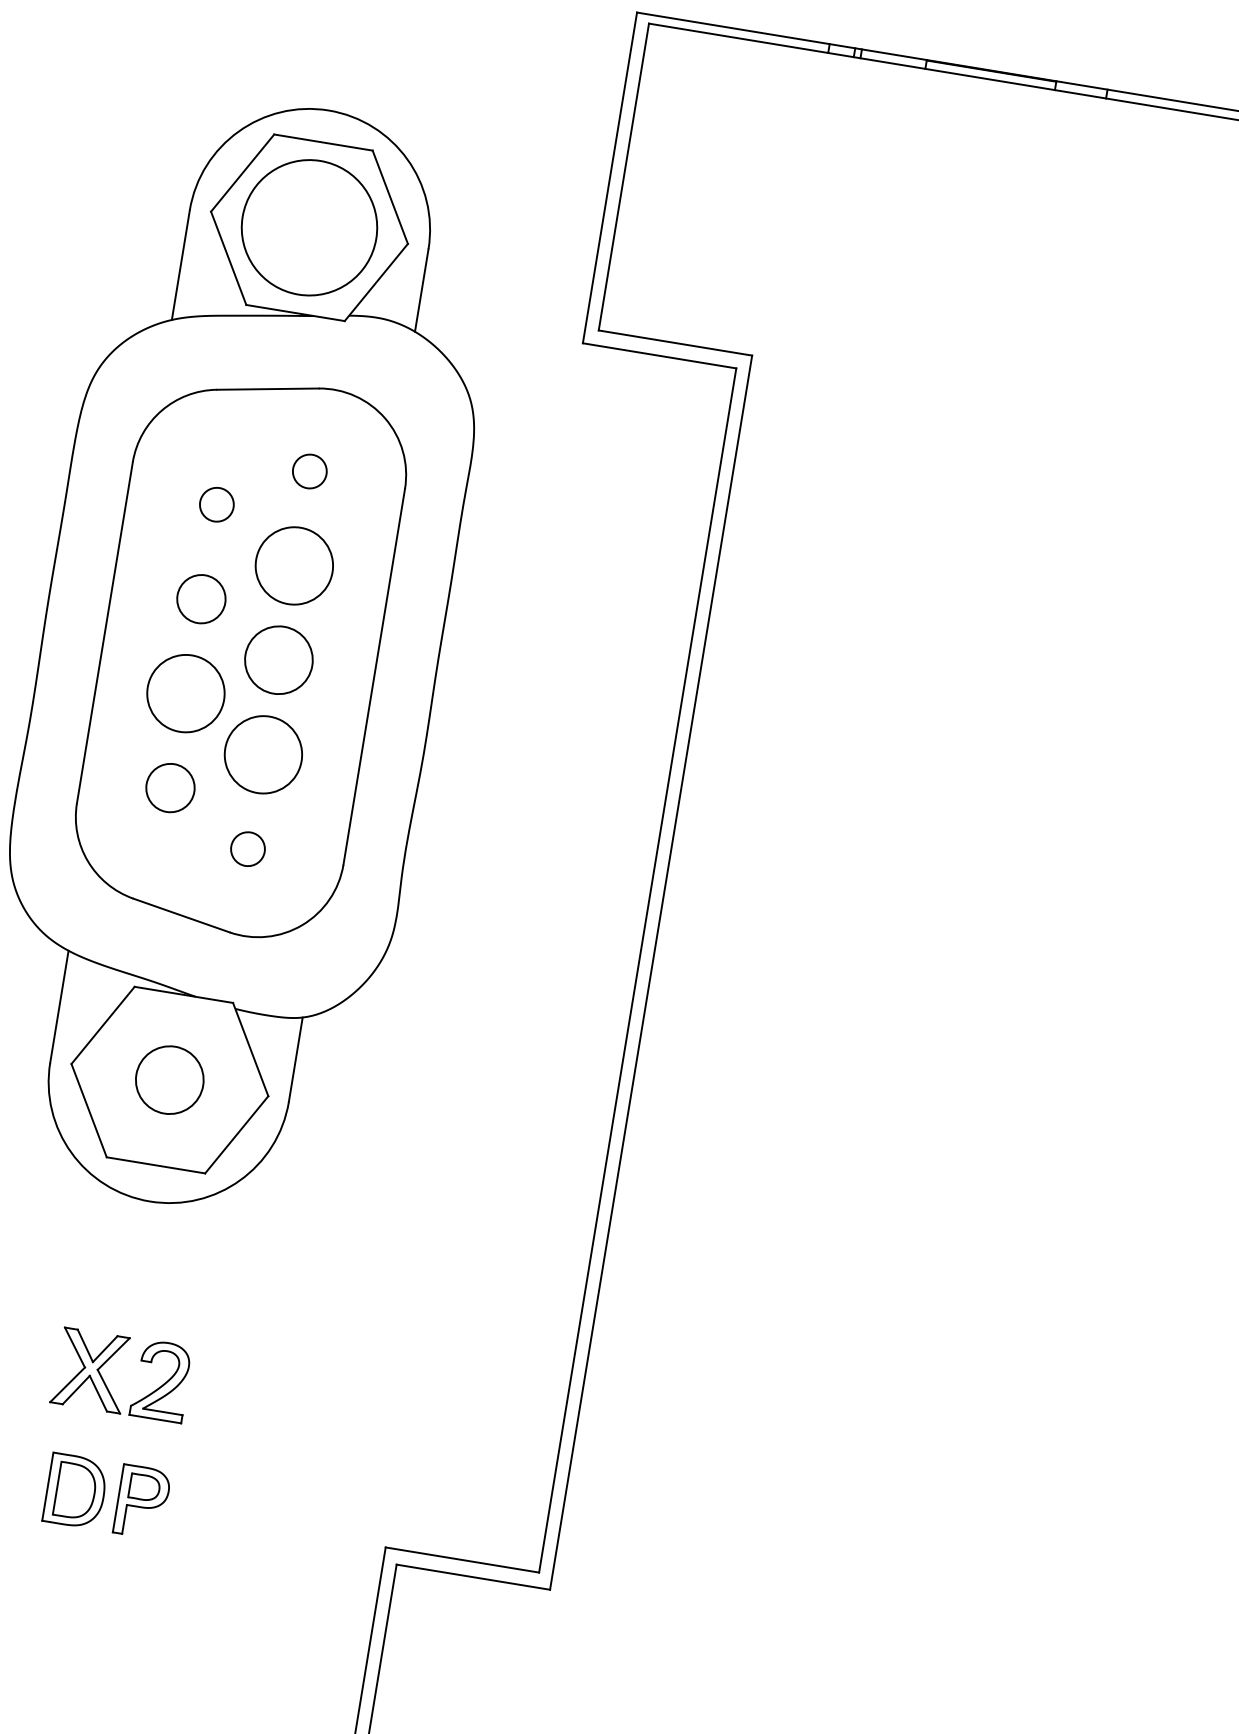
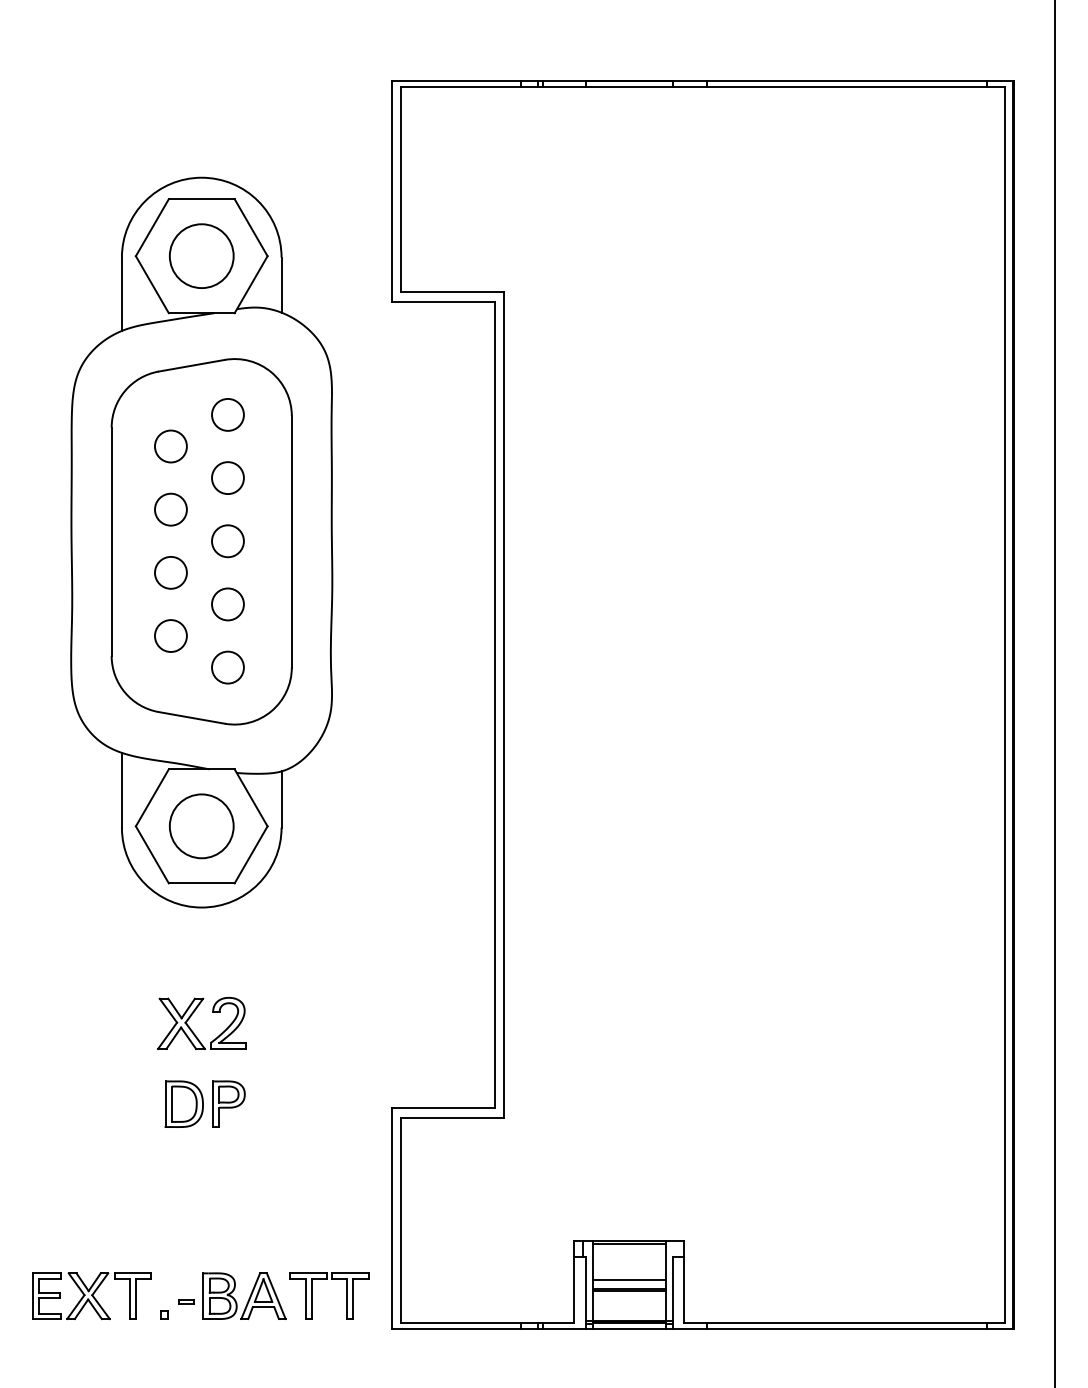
circle: (309, 228) -> (201, 256), size x0.71
circle: (309, 470) -> (227, 414), size x1.43
circle: (216, 504) -> (170, 446), size x1.43
circle: (293, 566) -> (227, 478), size x0.62
circle: (278, 660) -> (227, 541), size x0.71
circle: (185, 692) -> (170, 572), size x0.62
circle: (262, 754) -> (227, 604), size x0.62
circle: (247, 848) -> (227, 667), size x1.43
circle: (169, 1080) -> (201, 826), size x1.43

